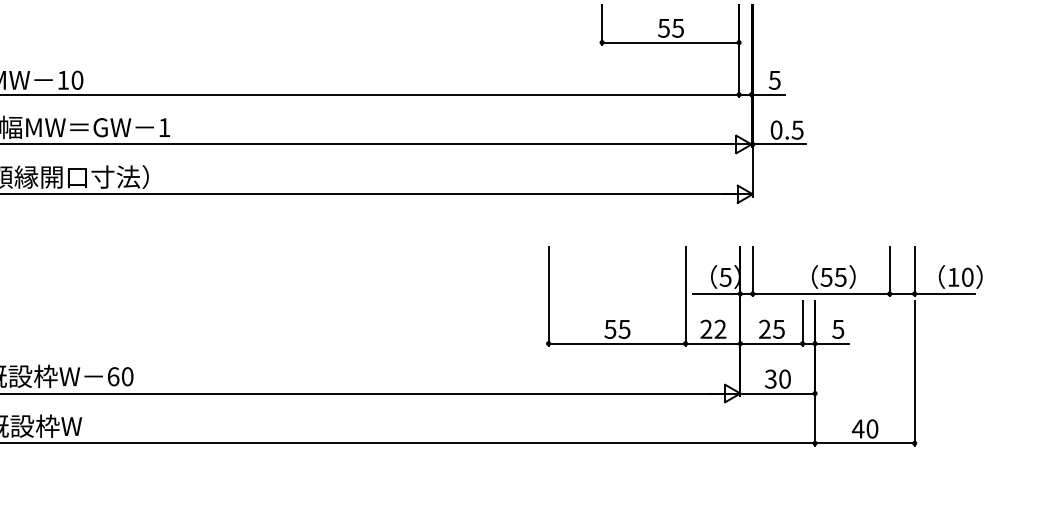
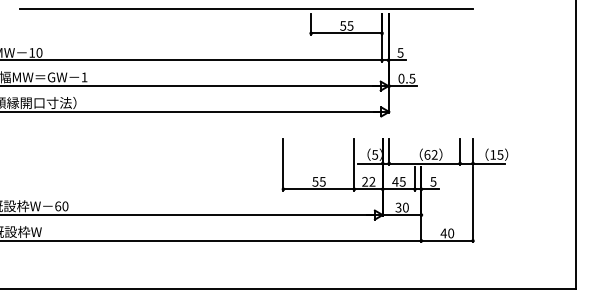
text: (832, 276) -> (430, 154), 55 -> 62
text: (967, 276) -> (500, 154), 10 -> 15
text: (764, 328) -> (395, 181), 25 -> 45

